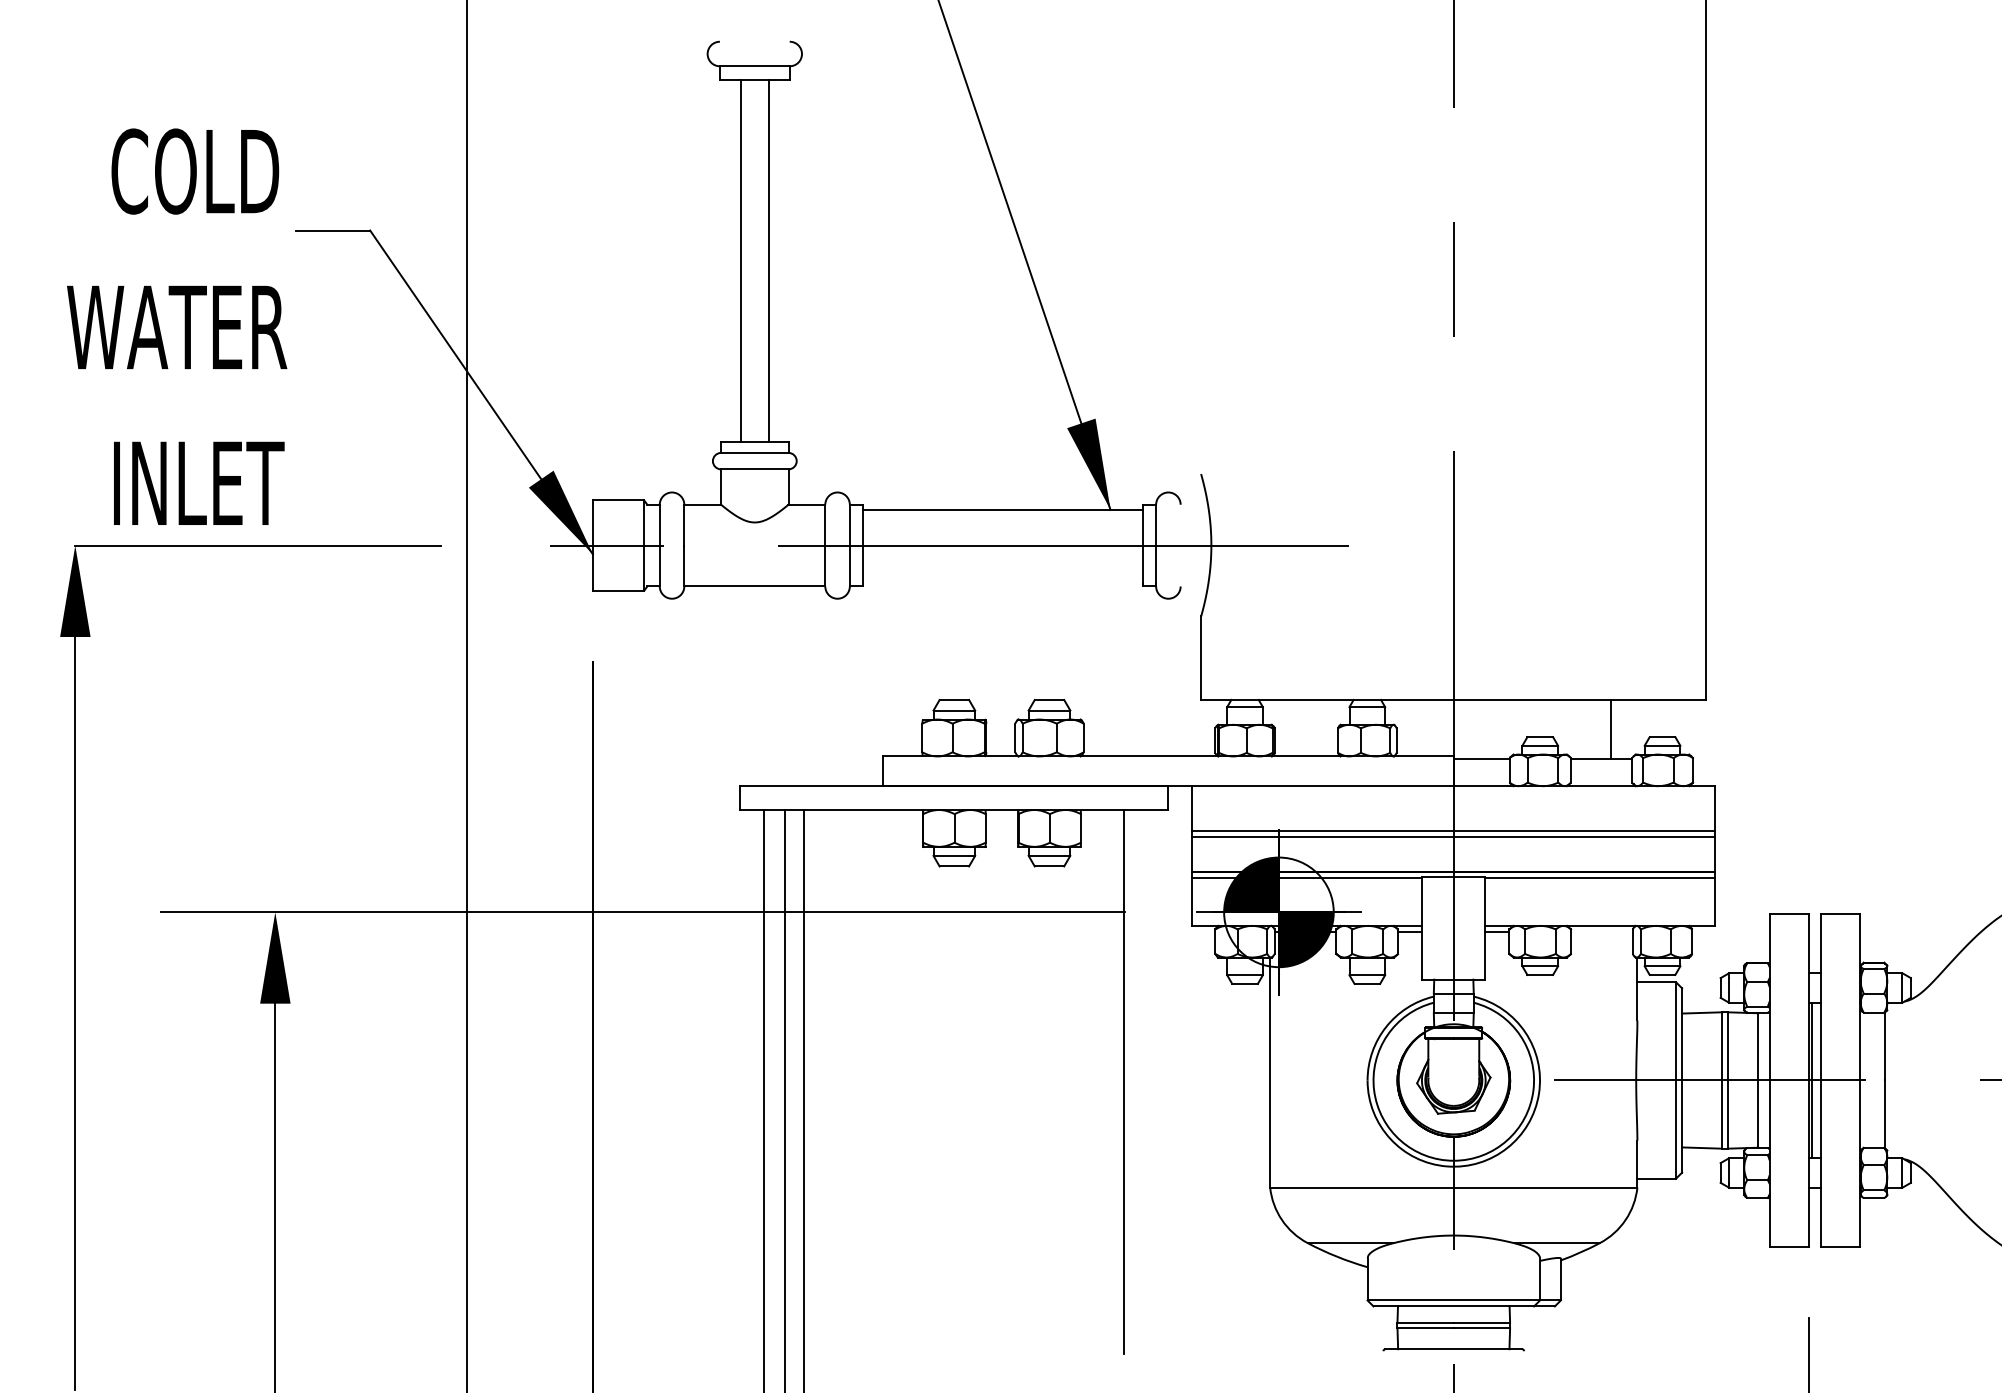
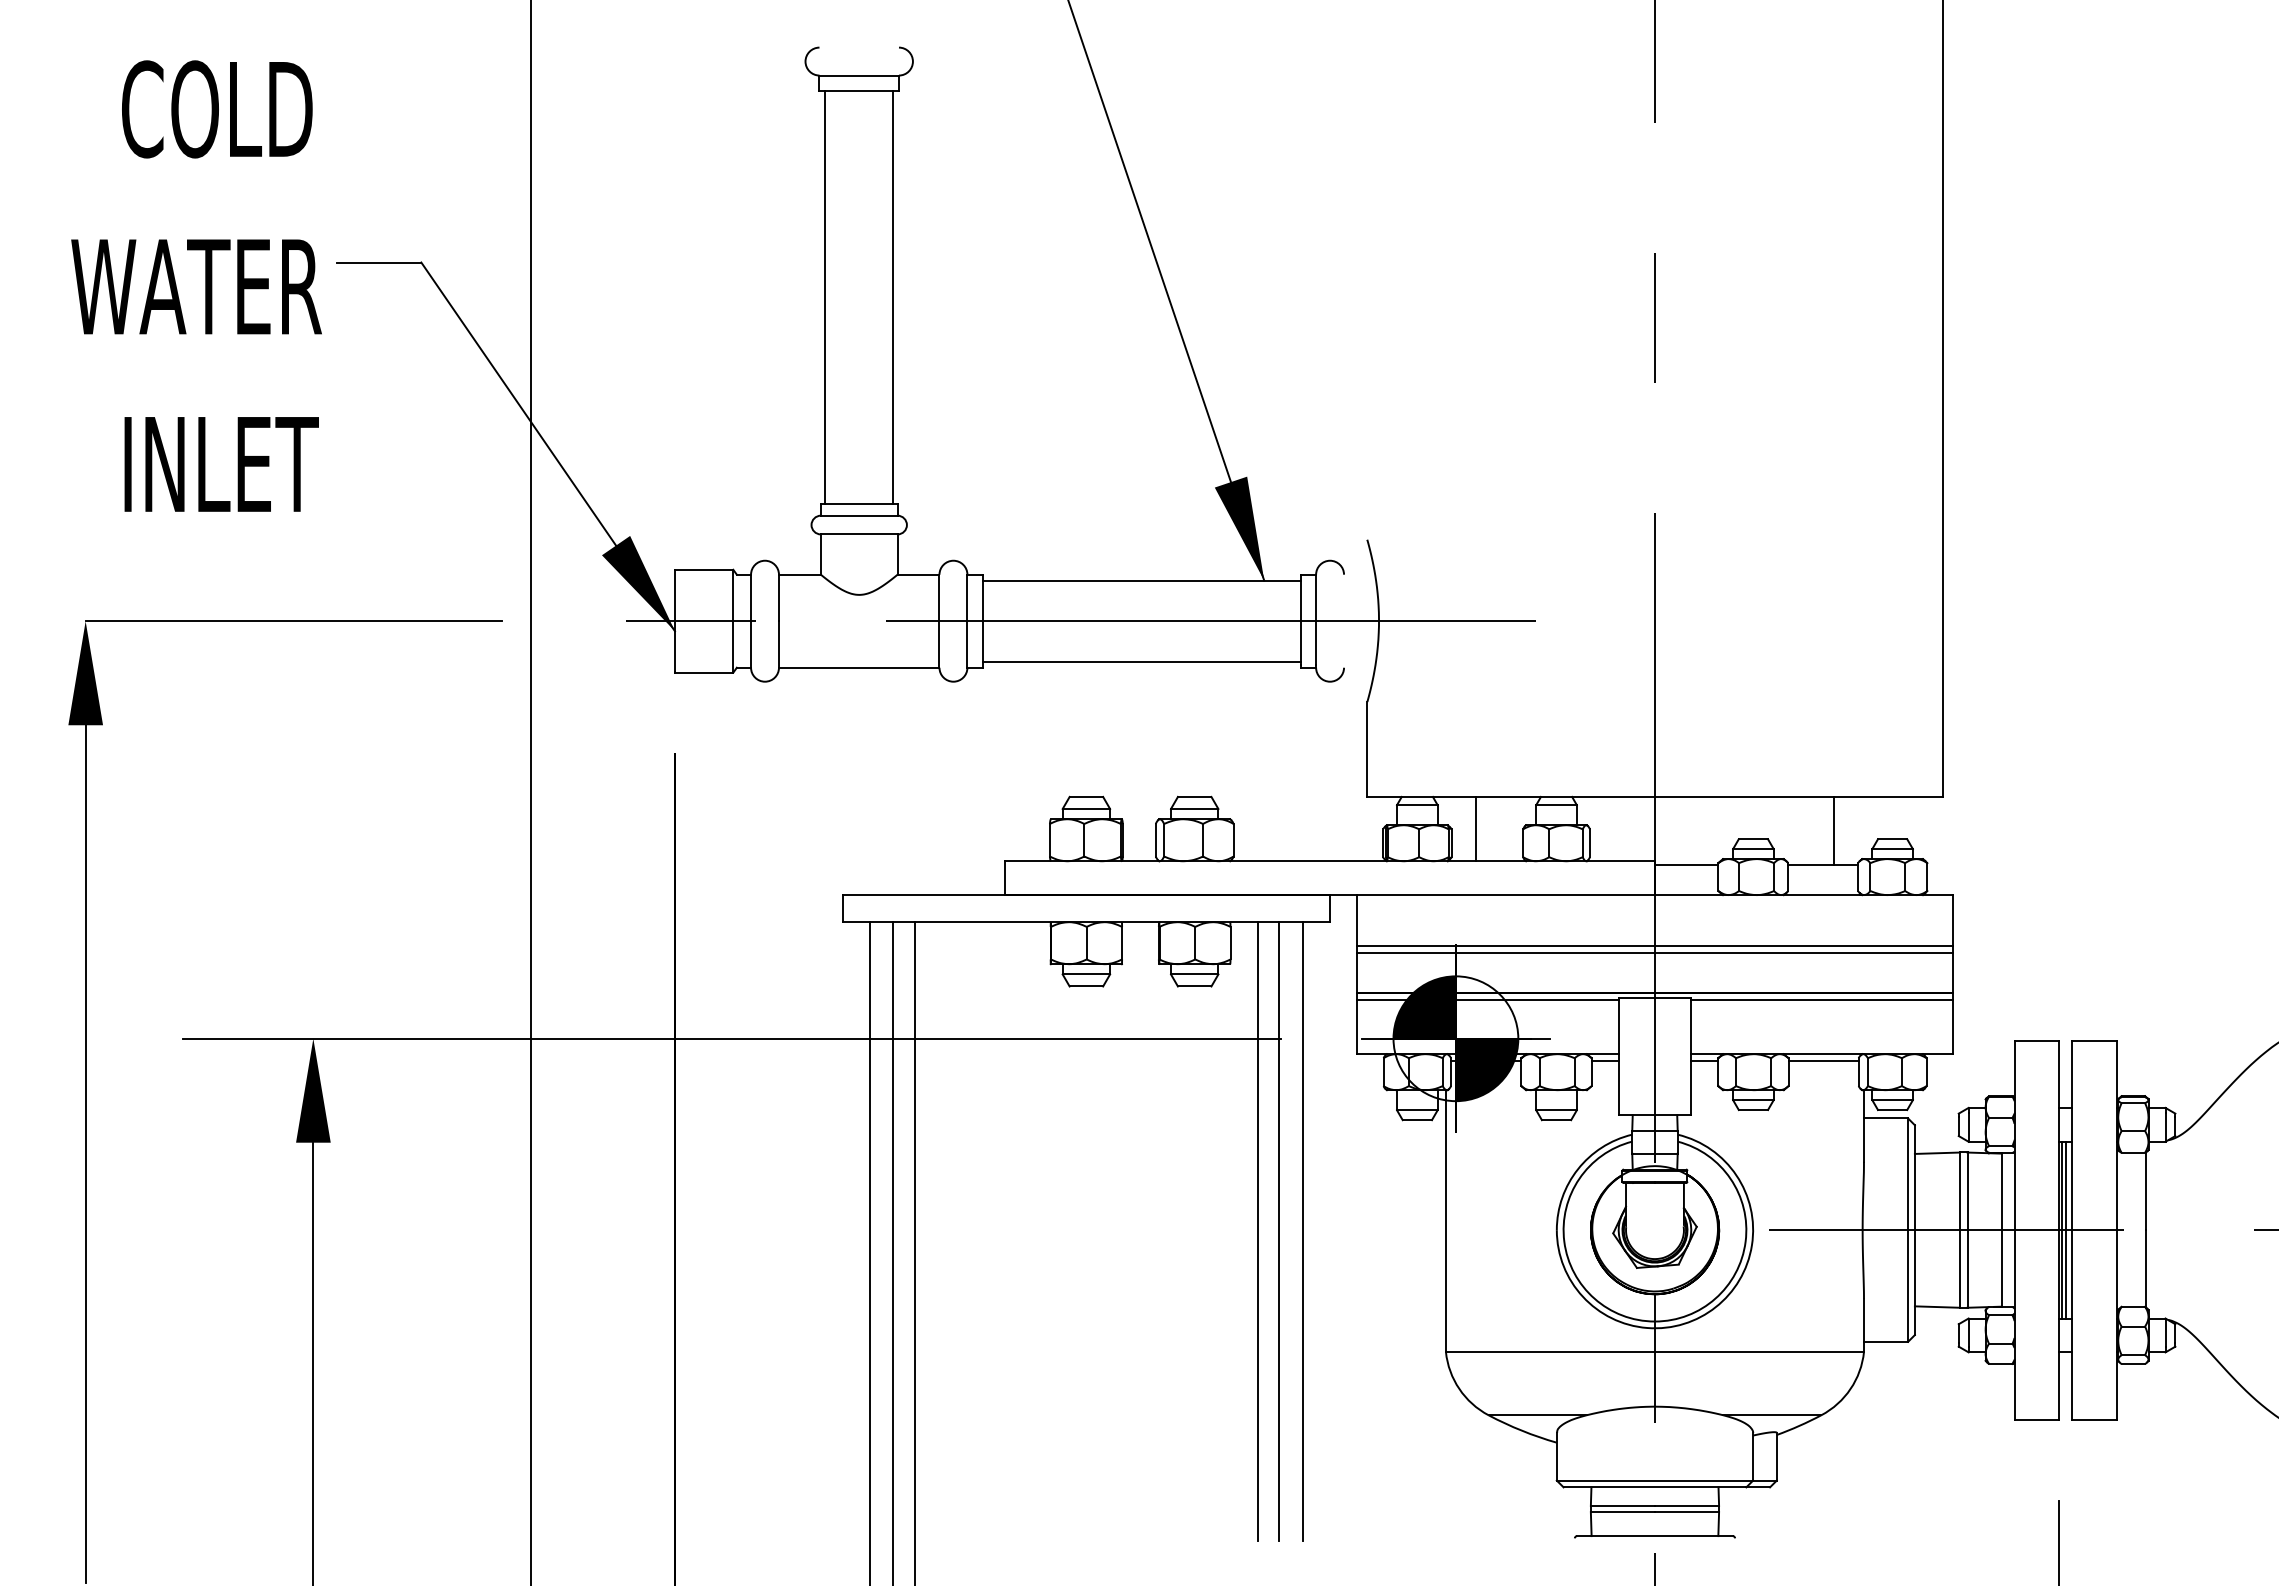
line: (740, 260) -> (893, 296), moved
line: (769, 260) -> (825, 296), moved
text: (177, 326) -> (196, 285), moved
line: (1002, 580) -> (1141, 661), added
line: (1296, 727) -> (1475, 828), added
line: (1601, 931) -> (1823, 1060), added
line: (1814, 1079) -> (2065, 1229), added
line: (1104, 1081) -> (1257, 1231), added
line: (1145, 1081) -> (1303, 1231), added

